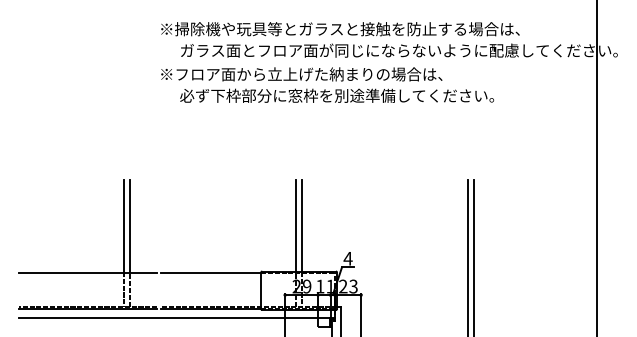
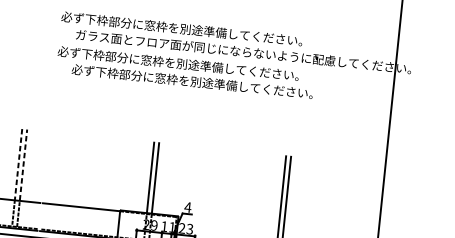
text: (339, 29) -> (199, 30), ※掃除機や玩具等とガラスと接触を防止する場合は、 -> 必ず下枠部分に窓枠を別途準備してください。
text: (316, 74) -> (178, 63), ※フロア面から立上げた納まりの場合は、 -> 必ず下枠部分に窓枠を別途準備してください。
line: (130, 225) -> (23, 164), solid -> dashed
line: (123, 226) -> (18, 164), solid -> dashed

